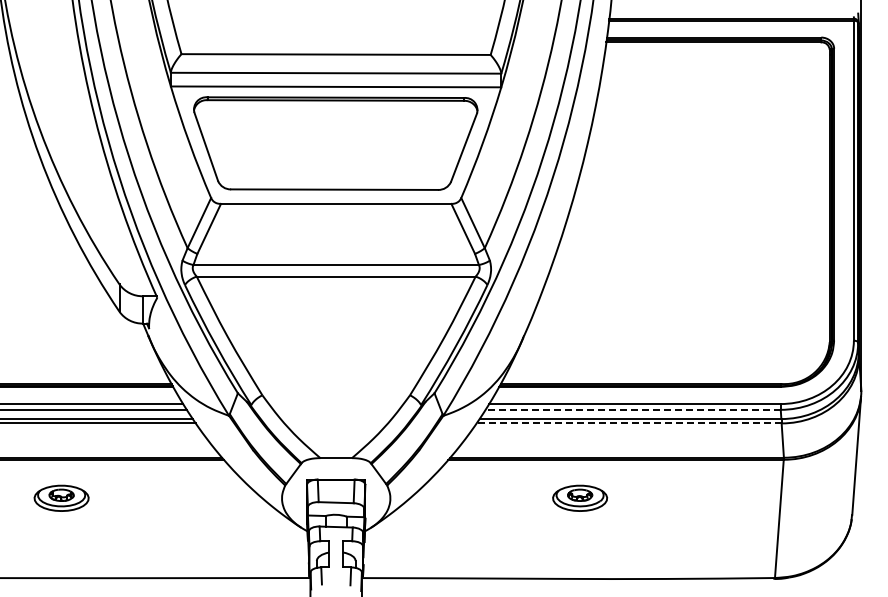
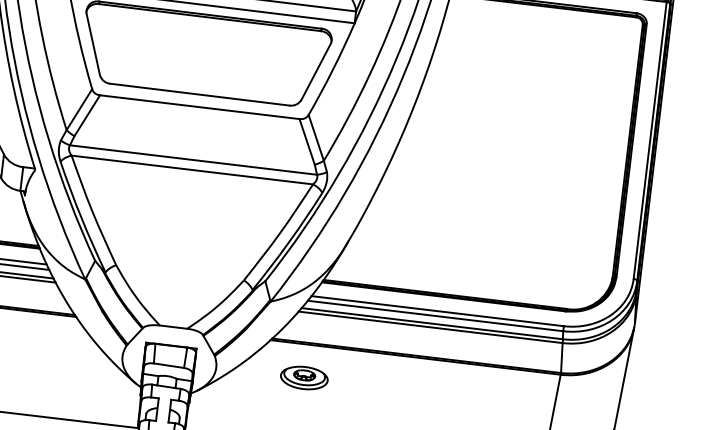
line: (633, 409) -> (435, 315), dashed -> solid
line: (629, 423) -> (430, 327), dashed -> solid
part: (580, 497) -> (304, 377), moved

